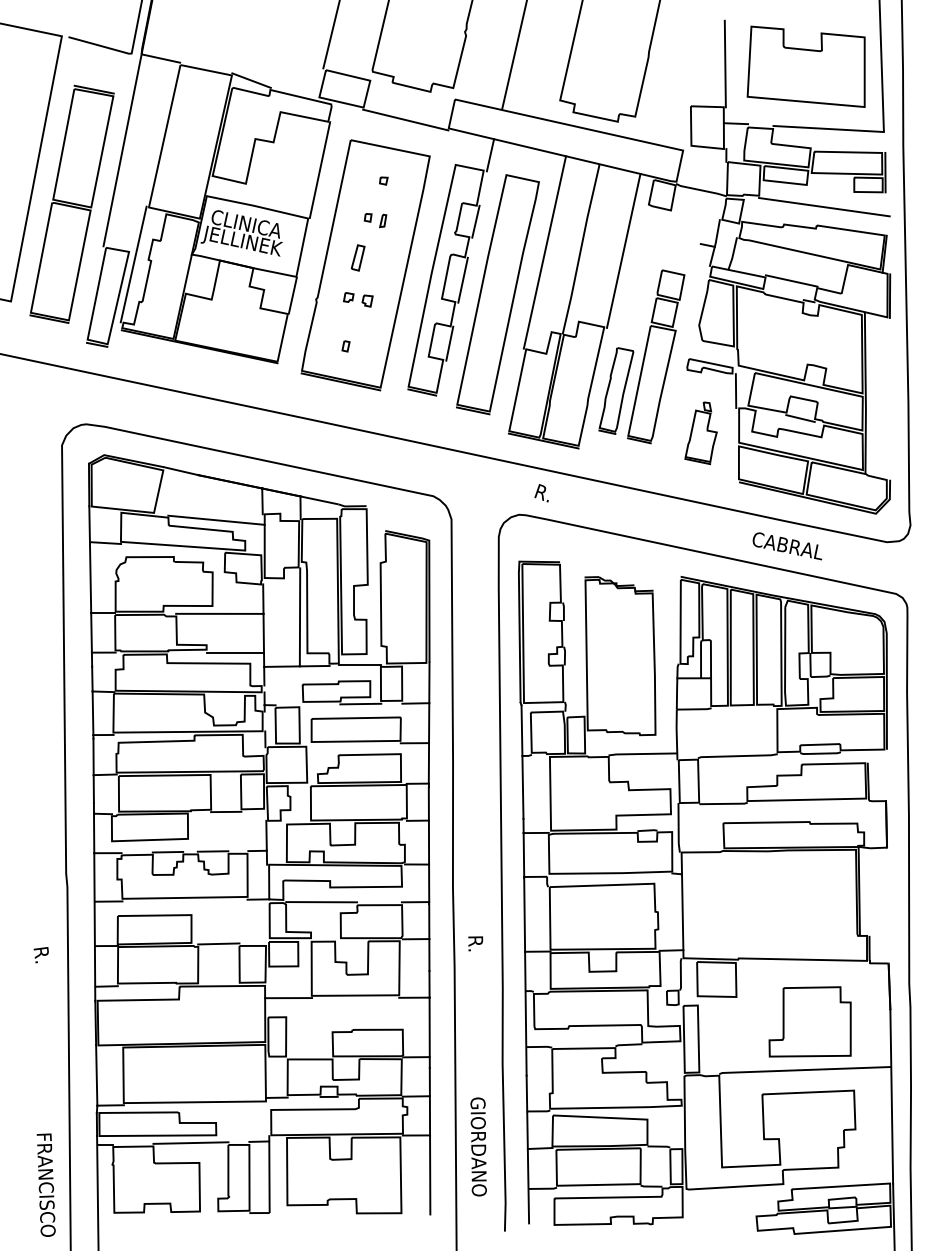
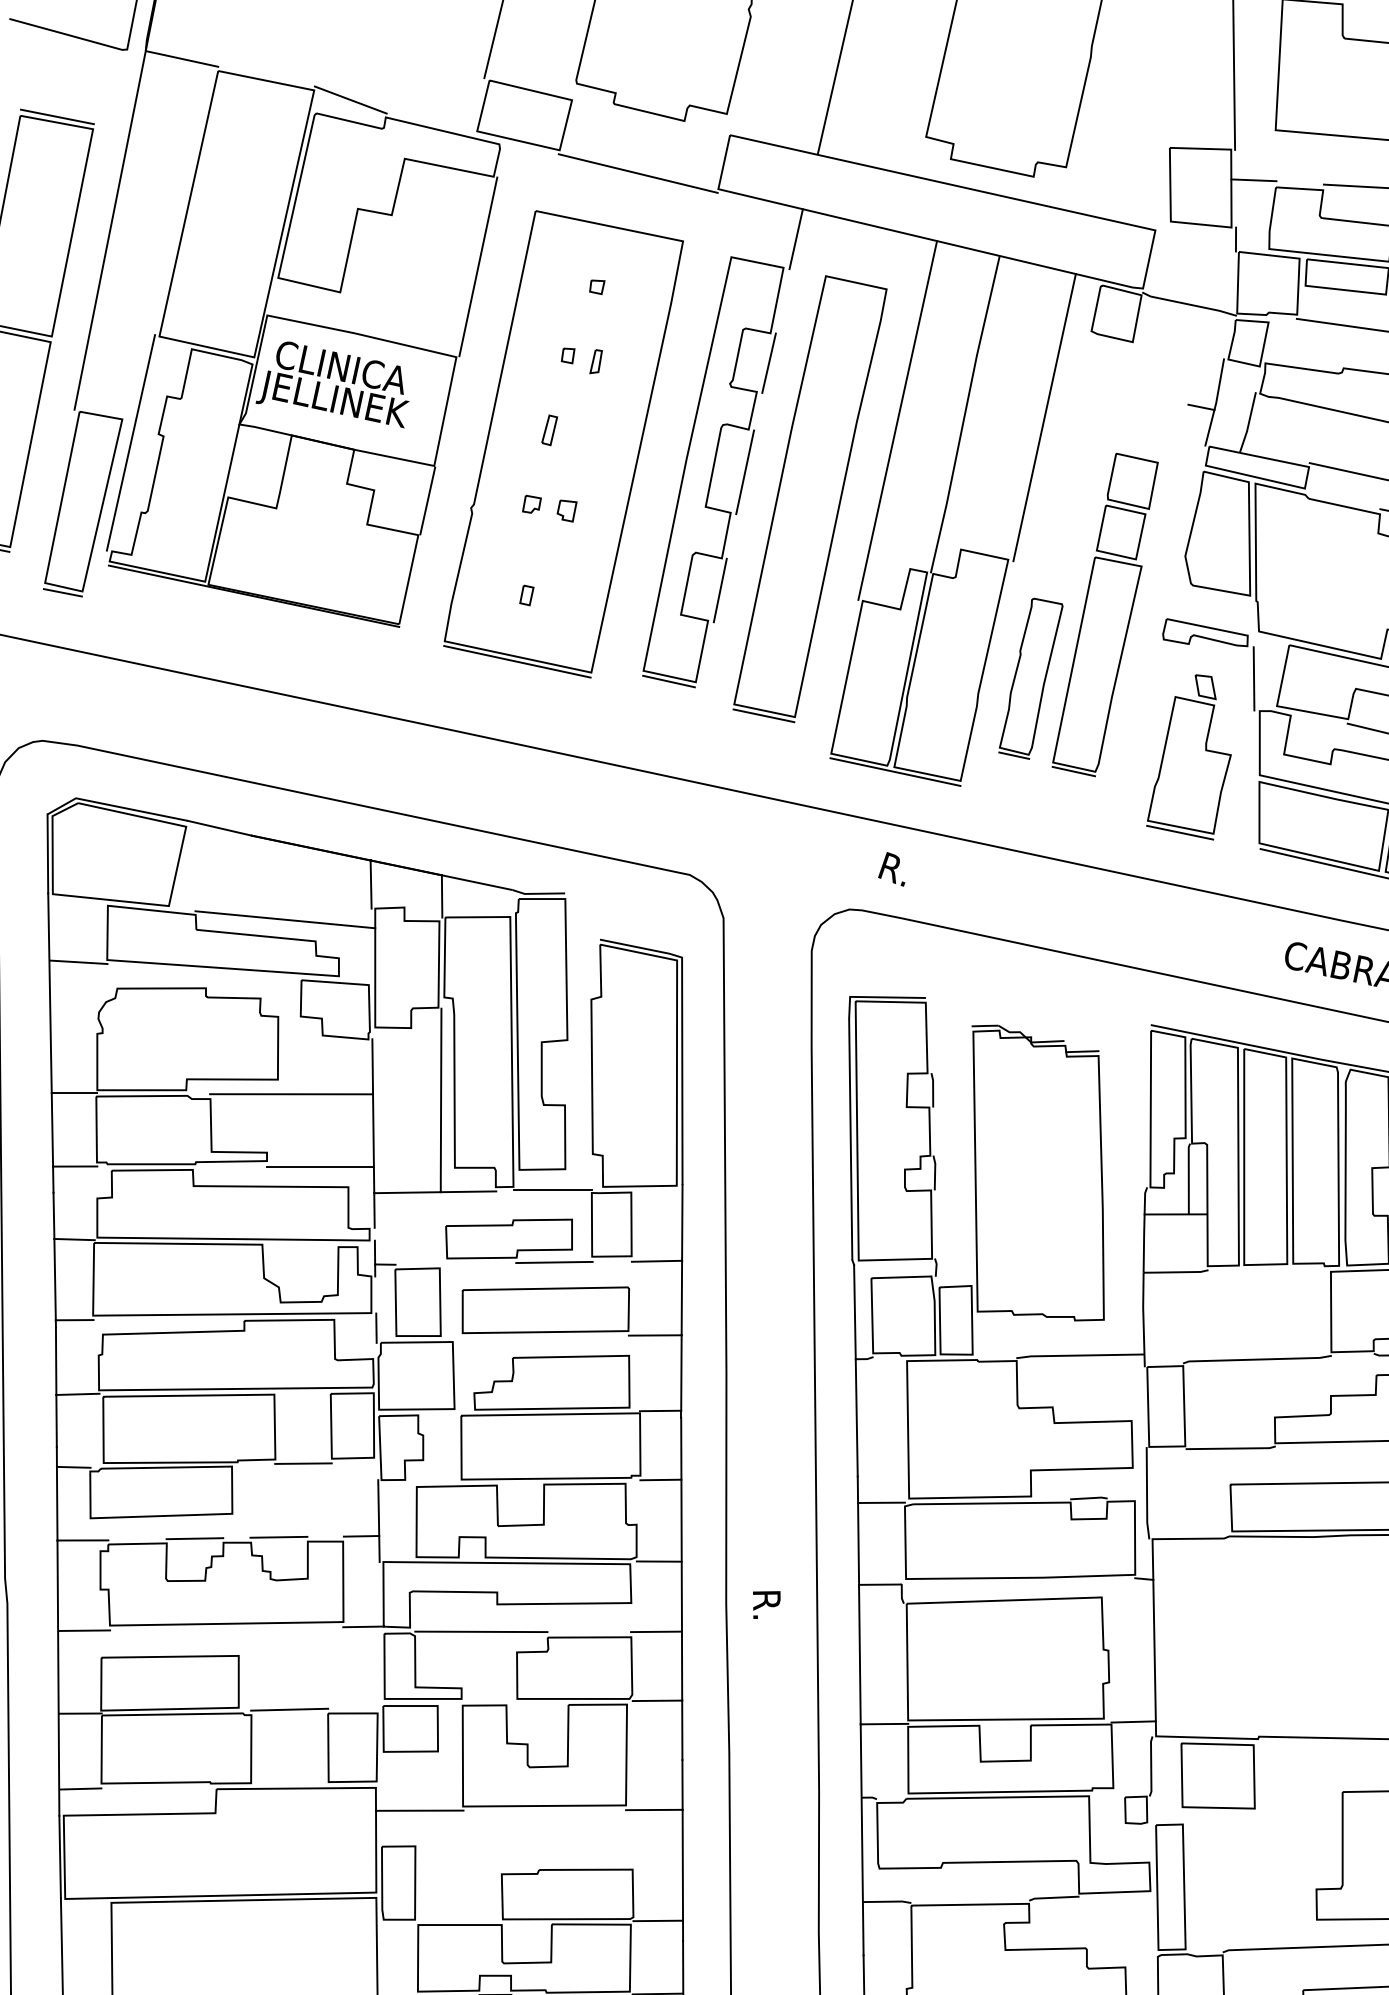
part: (358, 257) -> (550, 429), size x0.62
part: (700, 433) -> (1187, 757), size x1.43
text: (475, 943) -> (766, 1604), moved

